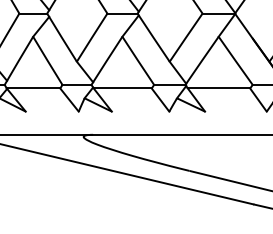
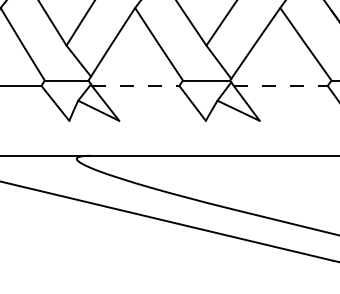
line: (123, 88) -> (136, 85), solid -> dashed
line: (219, 88) -> (281, 85), solid -> dashed

